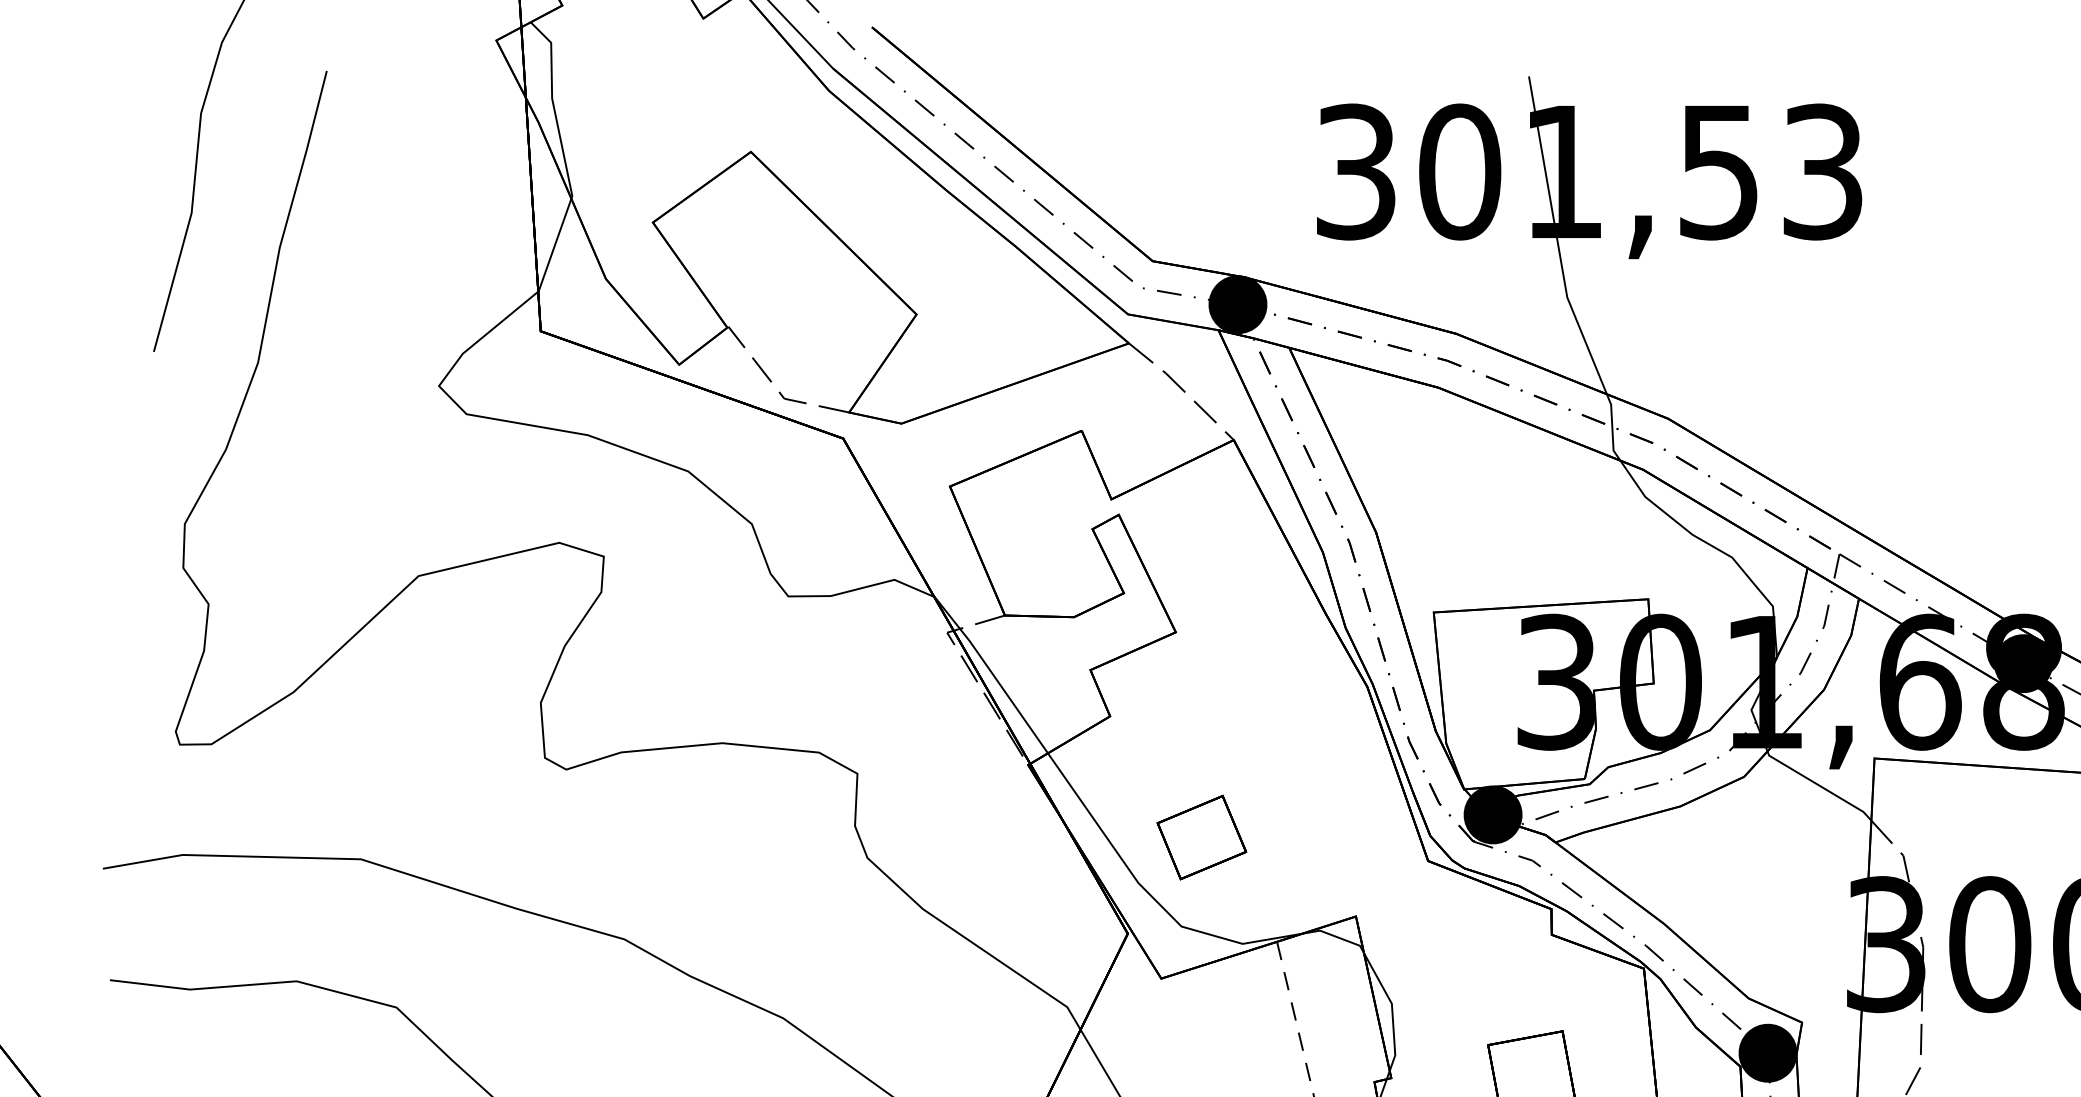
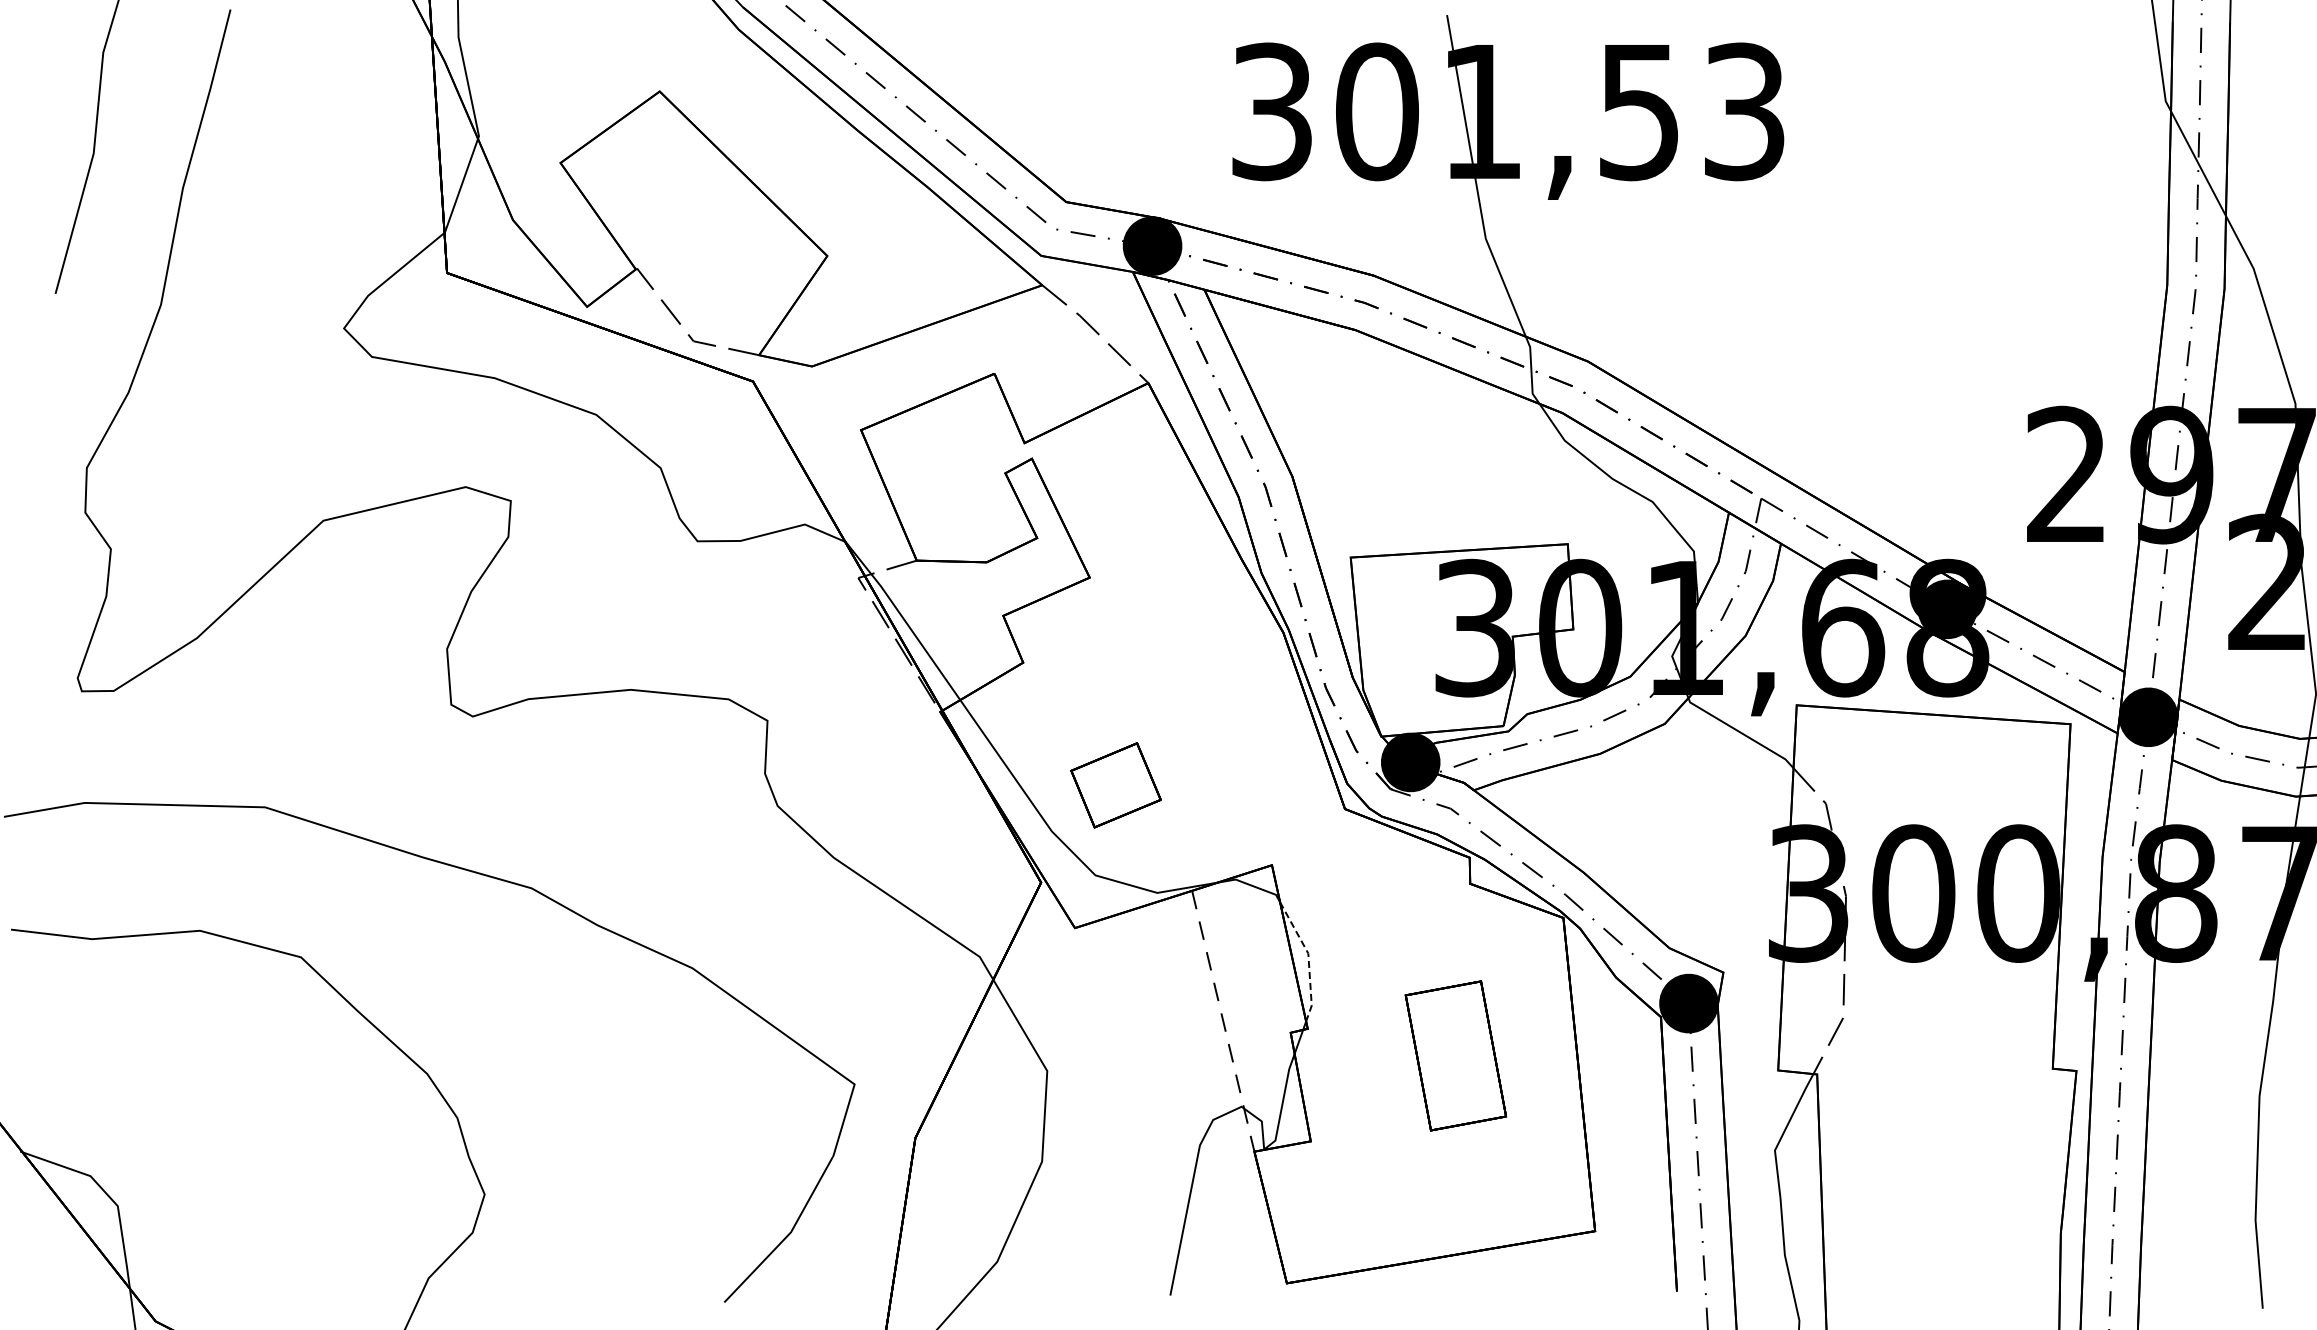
line: (1392, 1009) -> (1308, 959), solid -> dashed

